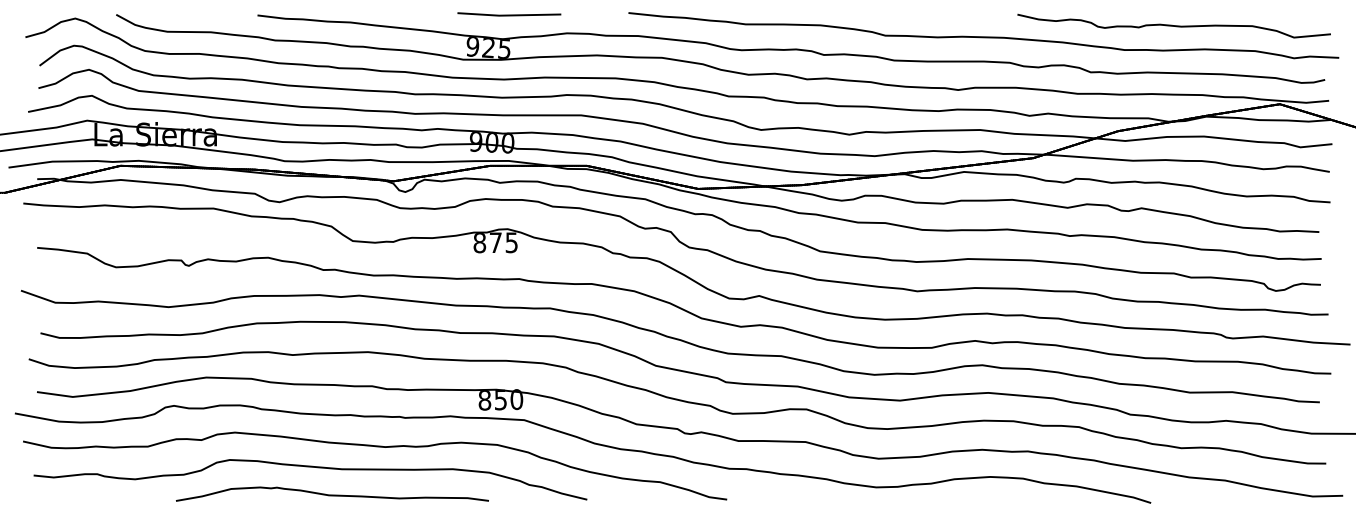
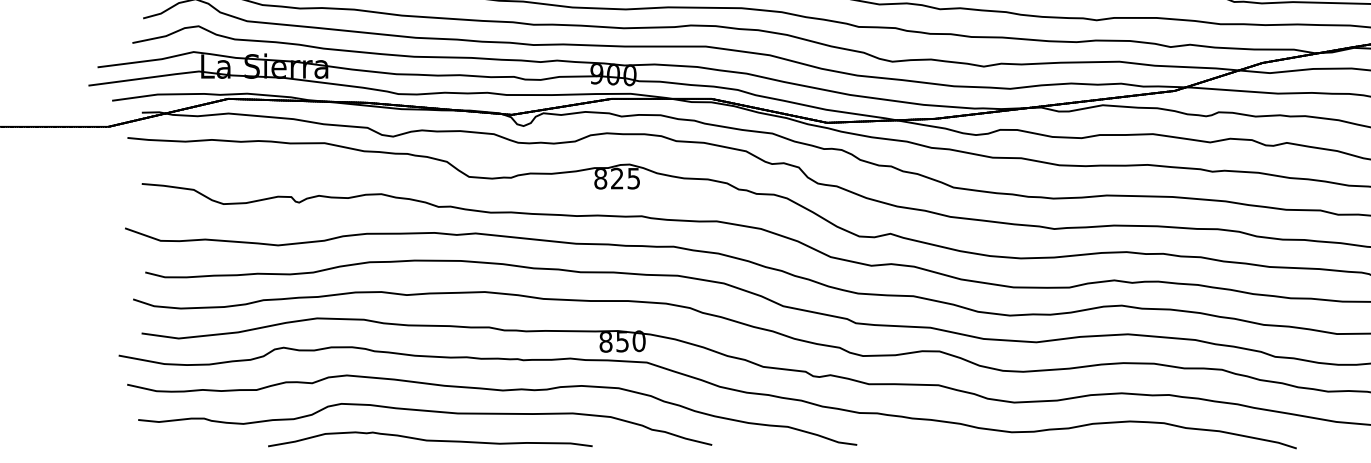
text: (495, 242) -> (617, 178), 875 -> 825
curve: (332, 494) -> (430, 439), moved

